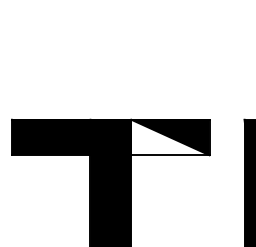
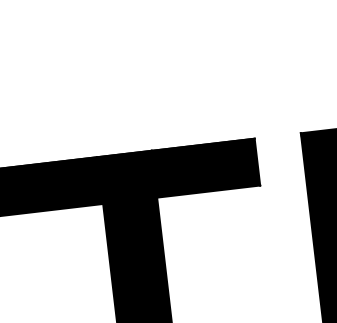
fill: (170, 137) -> (206, 168), added

